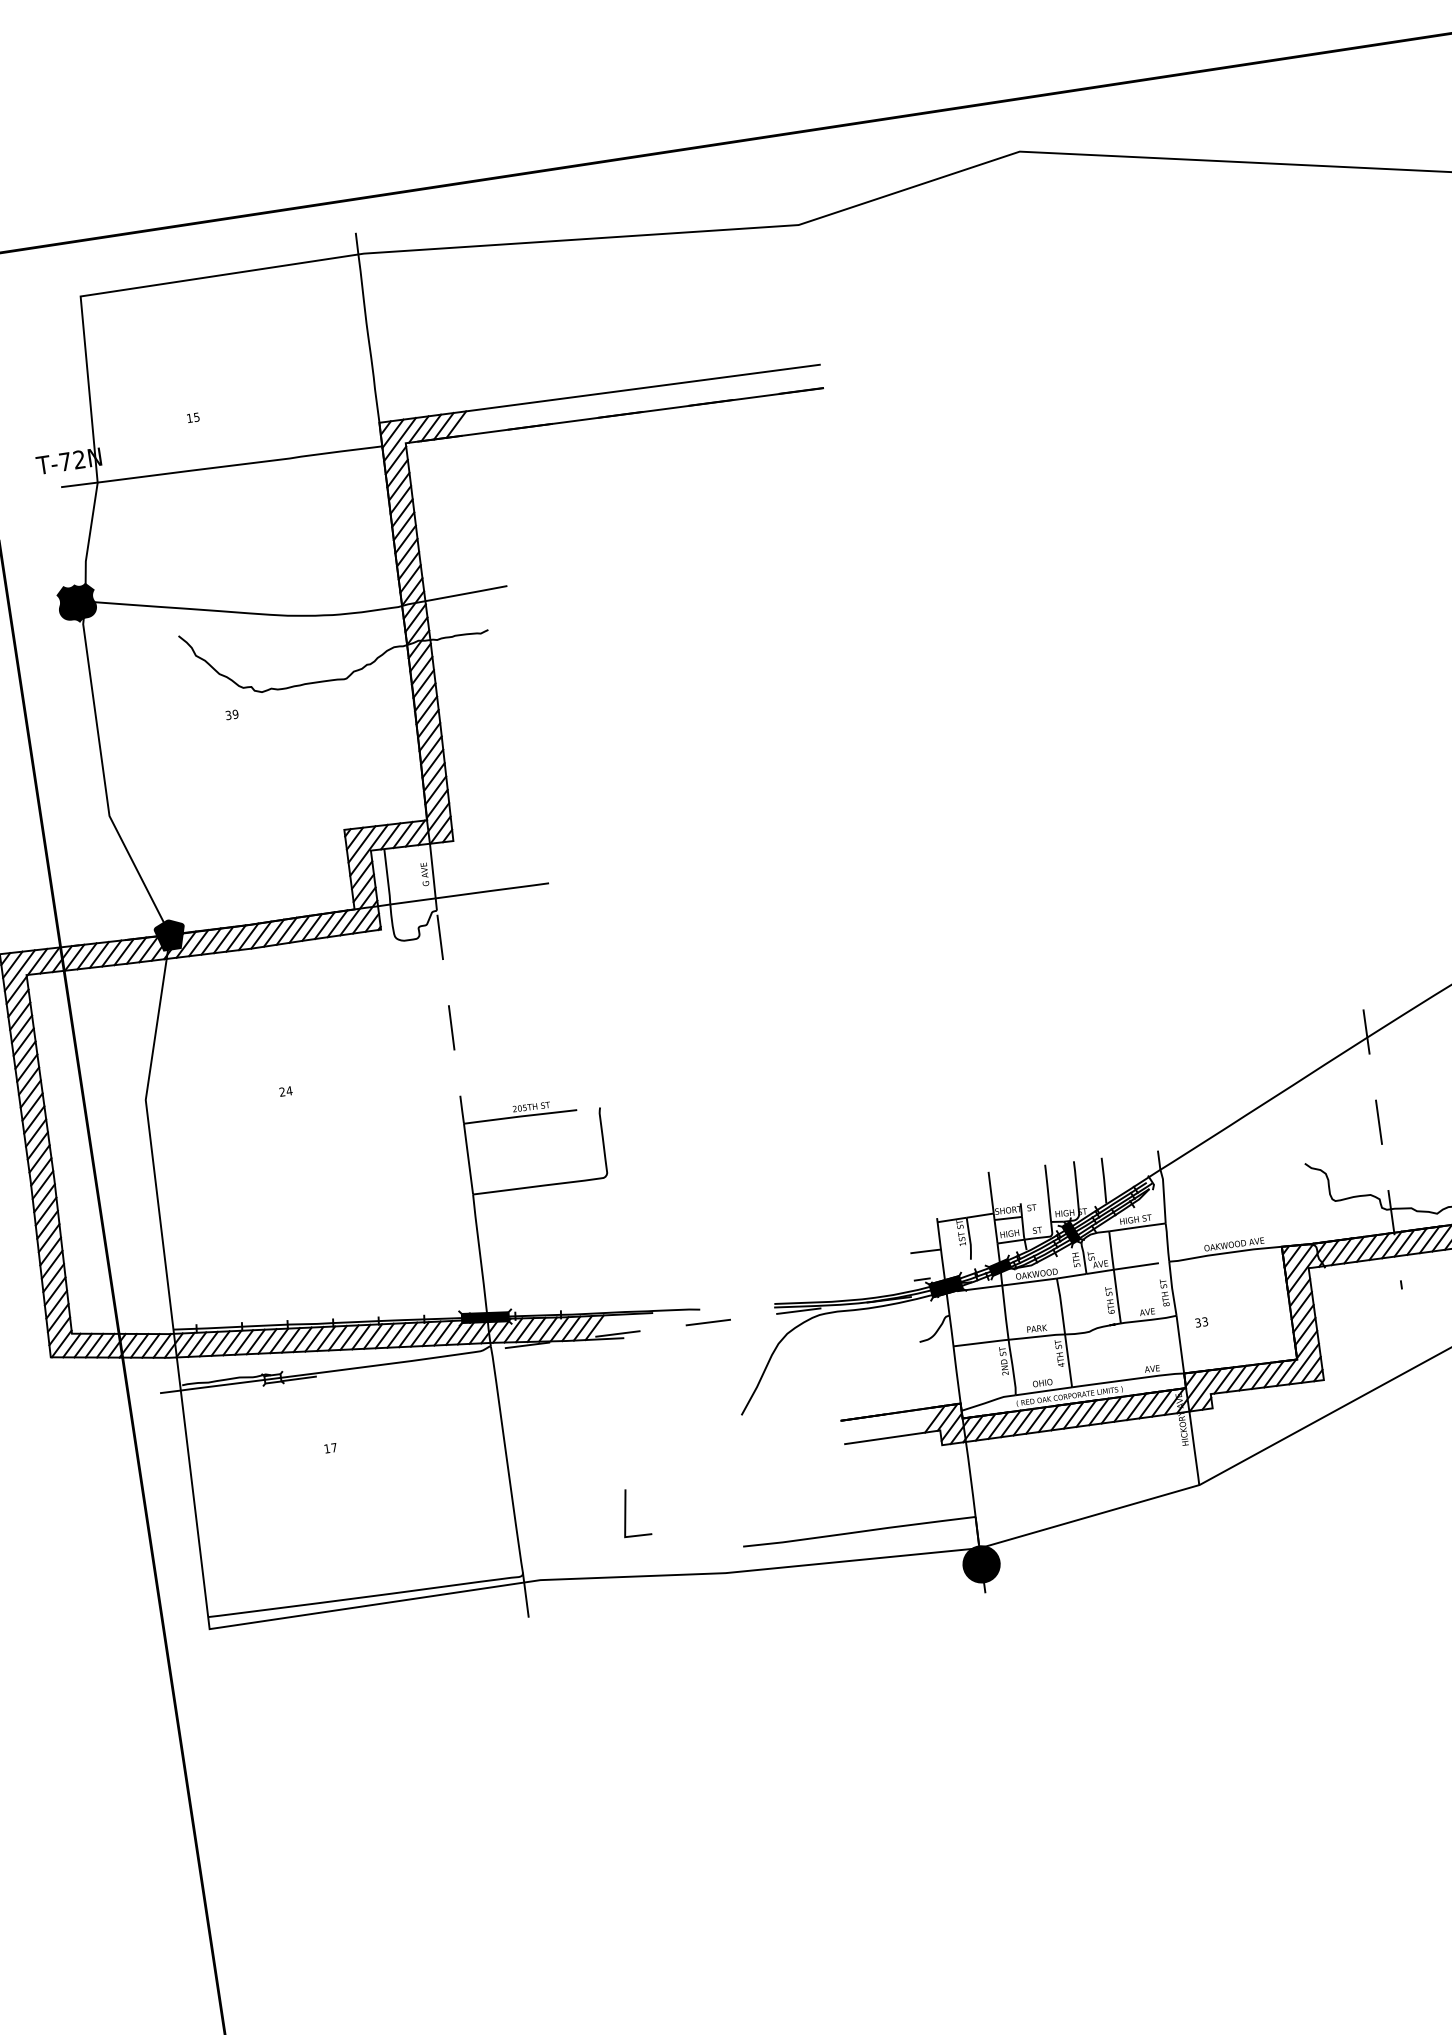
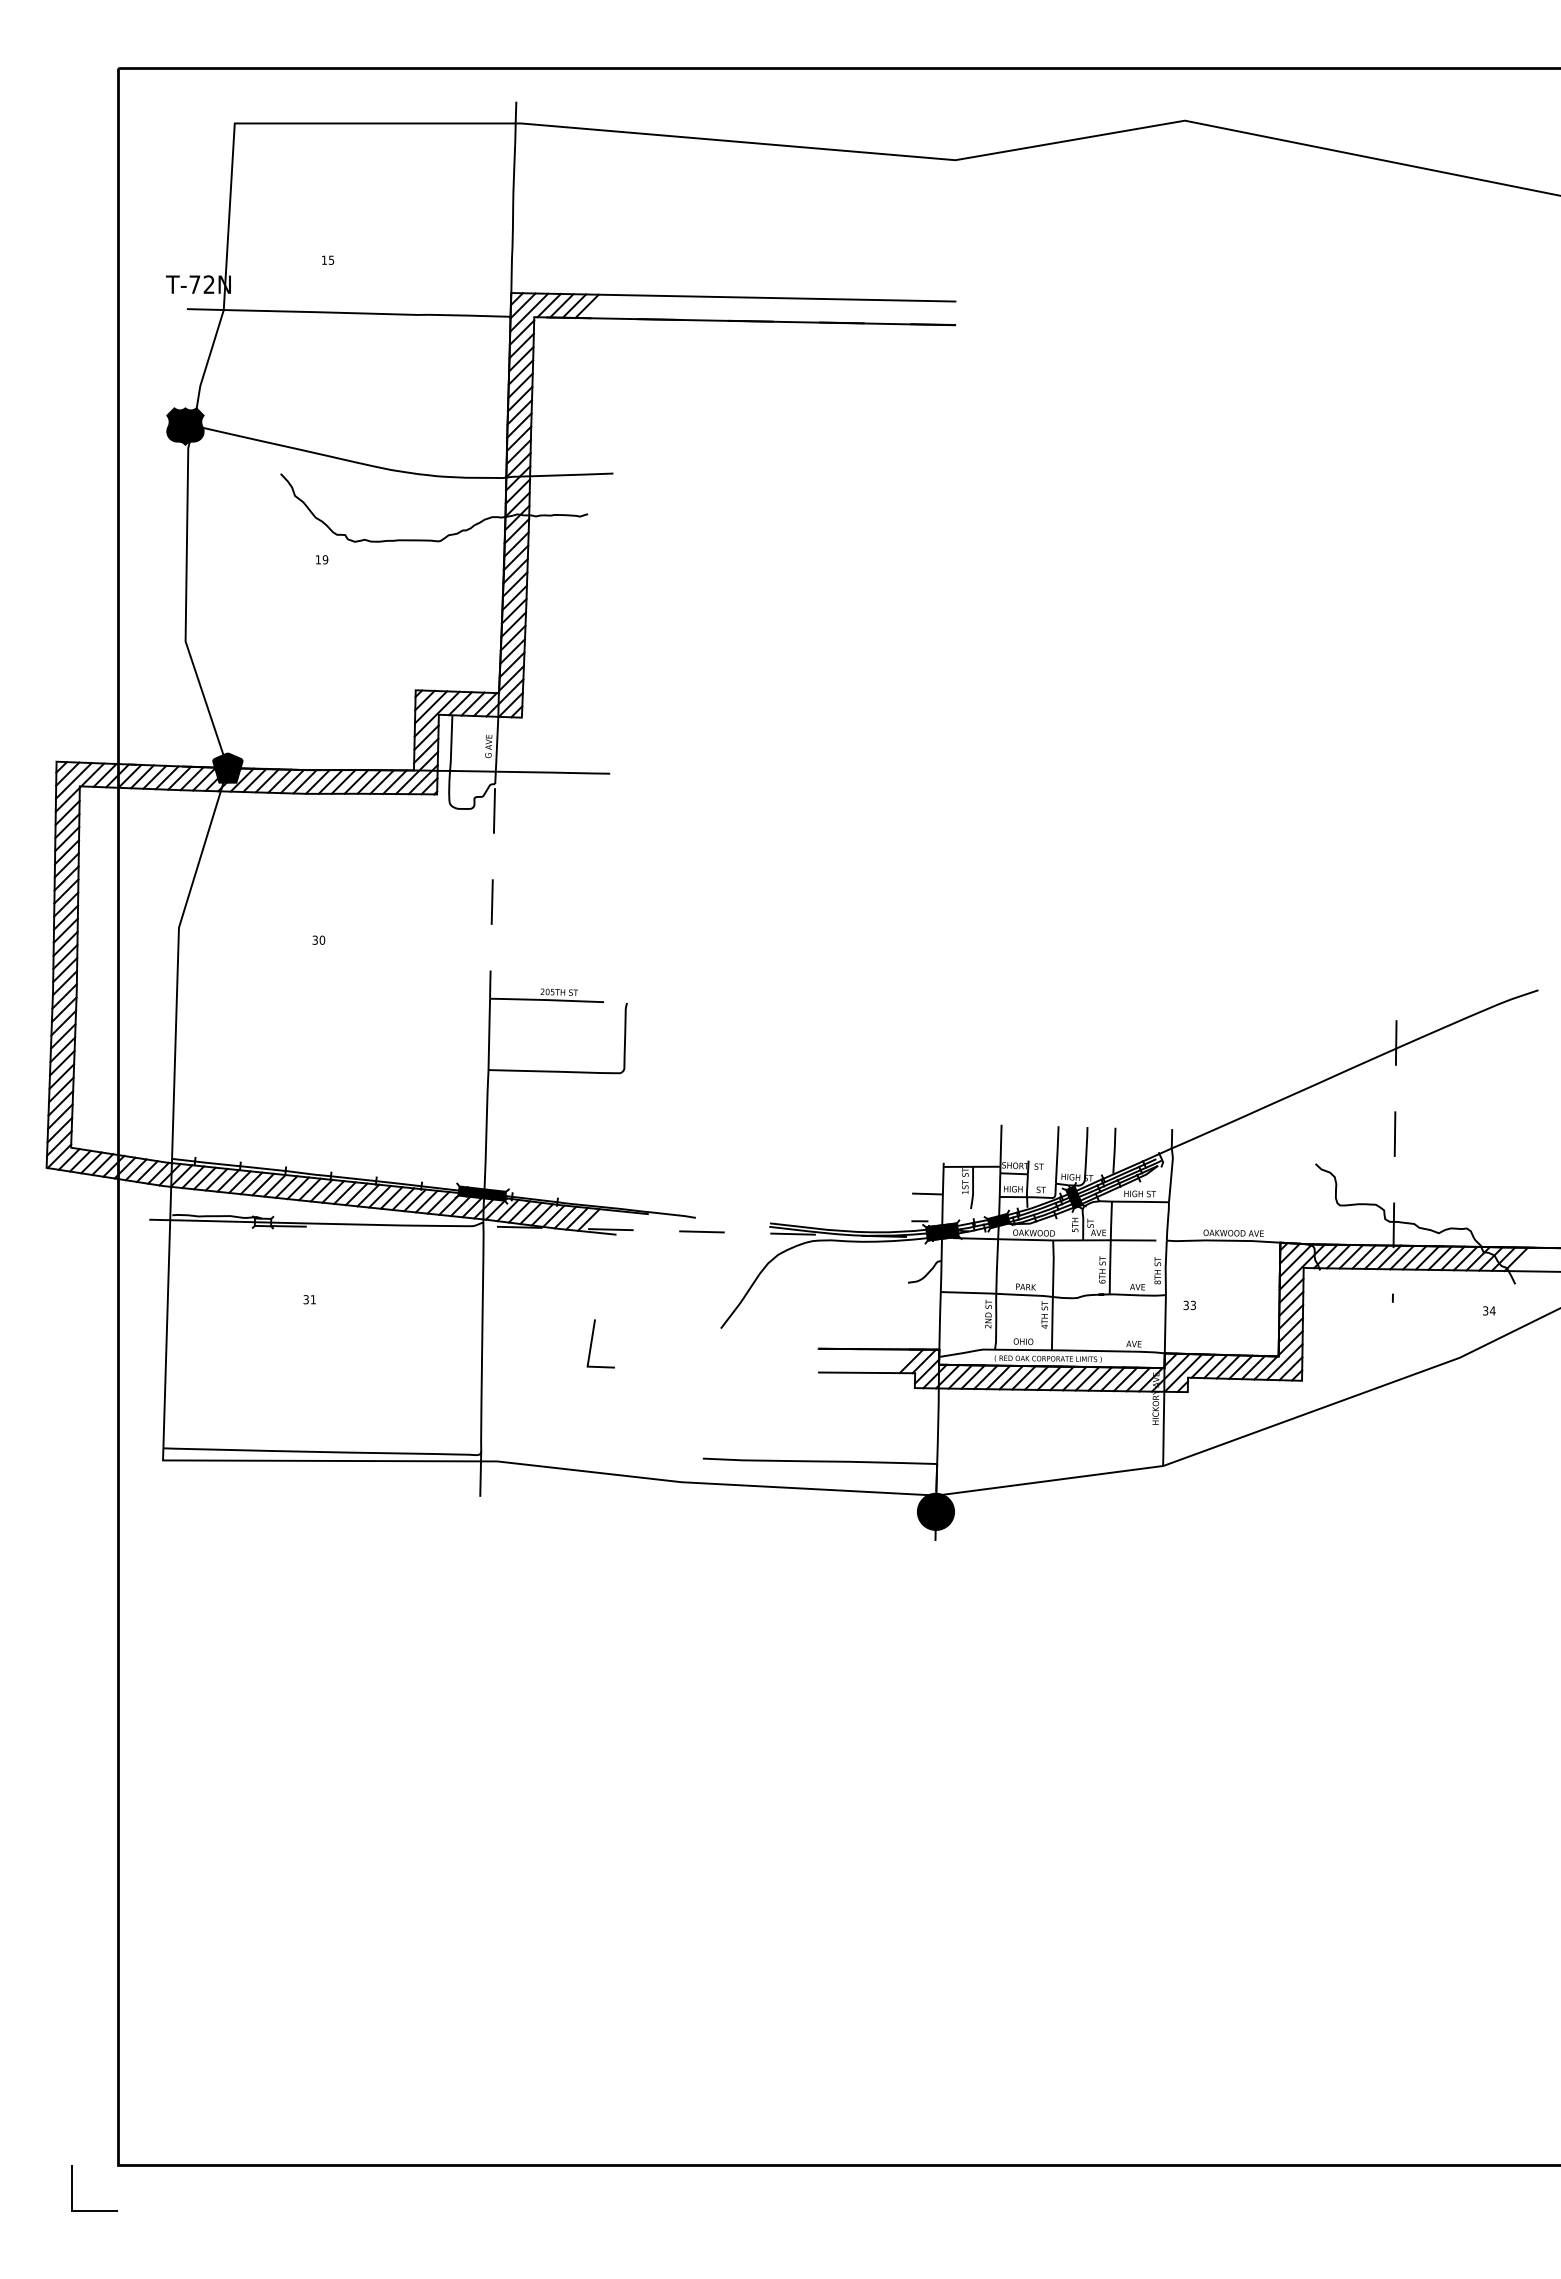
text: (227, 715) -> (317, 559), 39 -> 19
text: (285, 1090) -> (318, 939), 24 -> 30
text: (330, 1448) -> (309, 1299), 17 -> 31
line: (626, 1513) -> (592, 1343), moved

